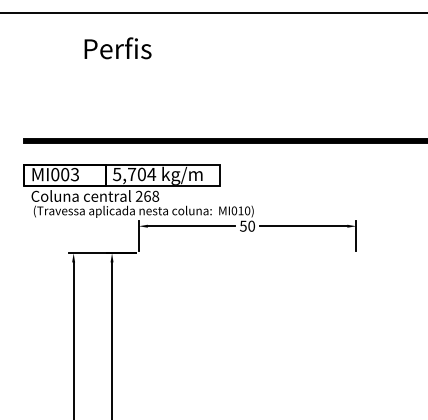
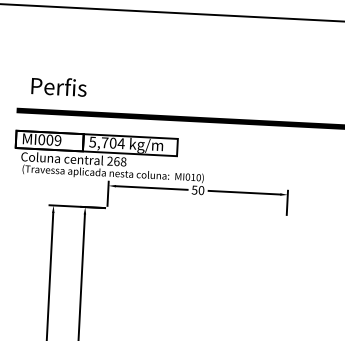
text: (117, 48) -> (58, 86), moved
text: (74, 174) -> (57, 140), MI003 -> MI009

